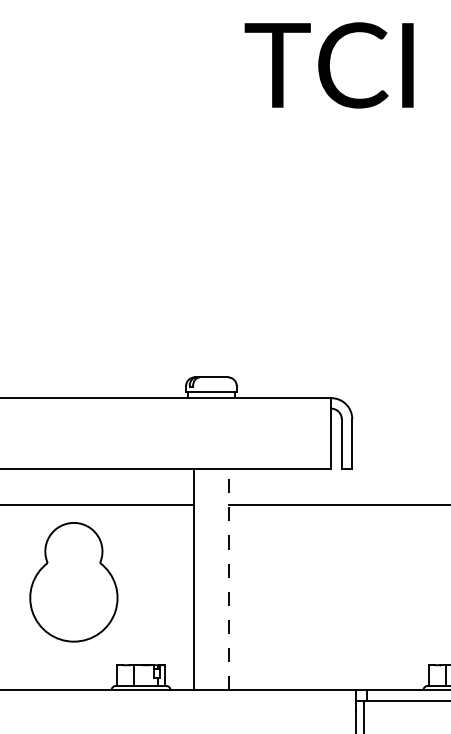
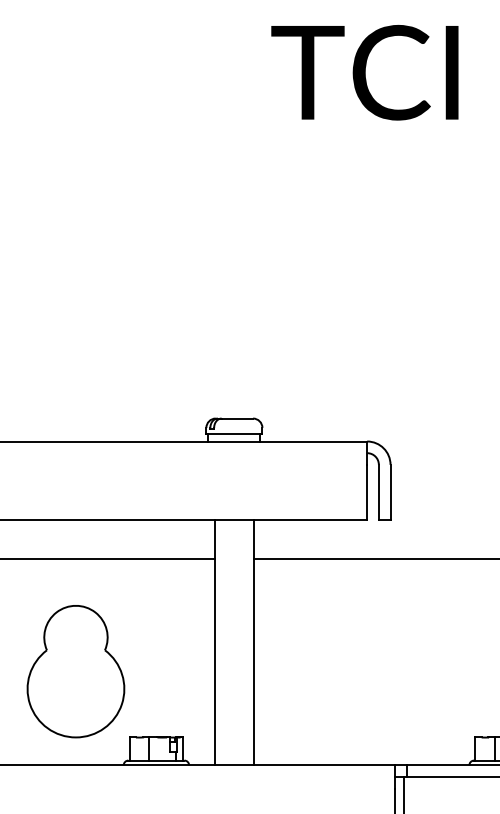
line: (228, 579) -> (253, 642), dashed -> solid
part: (73, 582) -> (75, 671), moved

